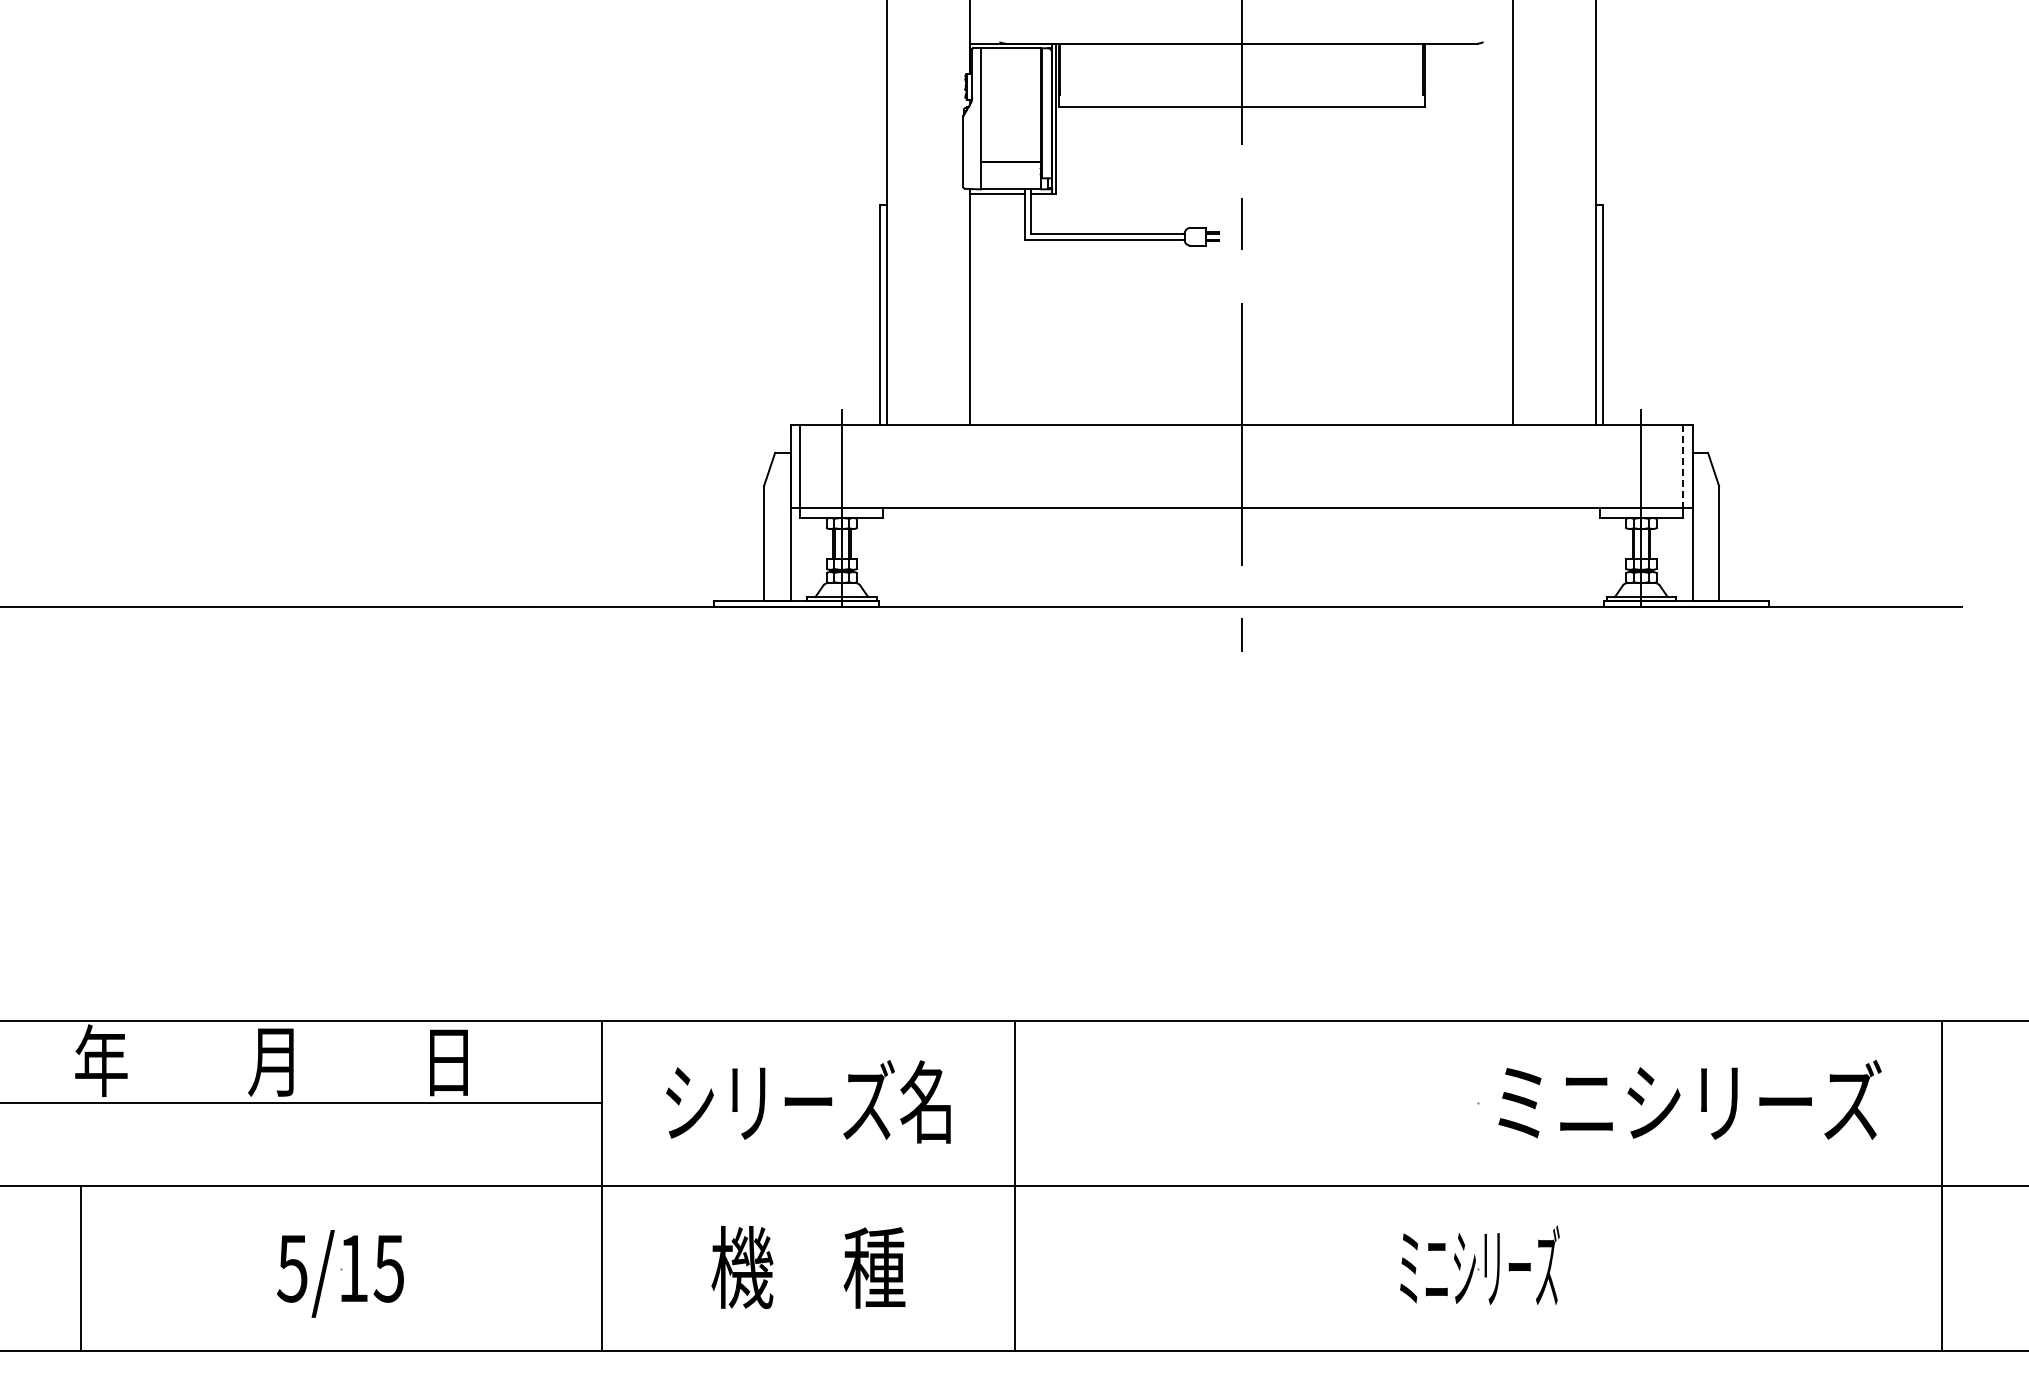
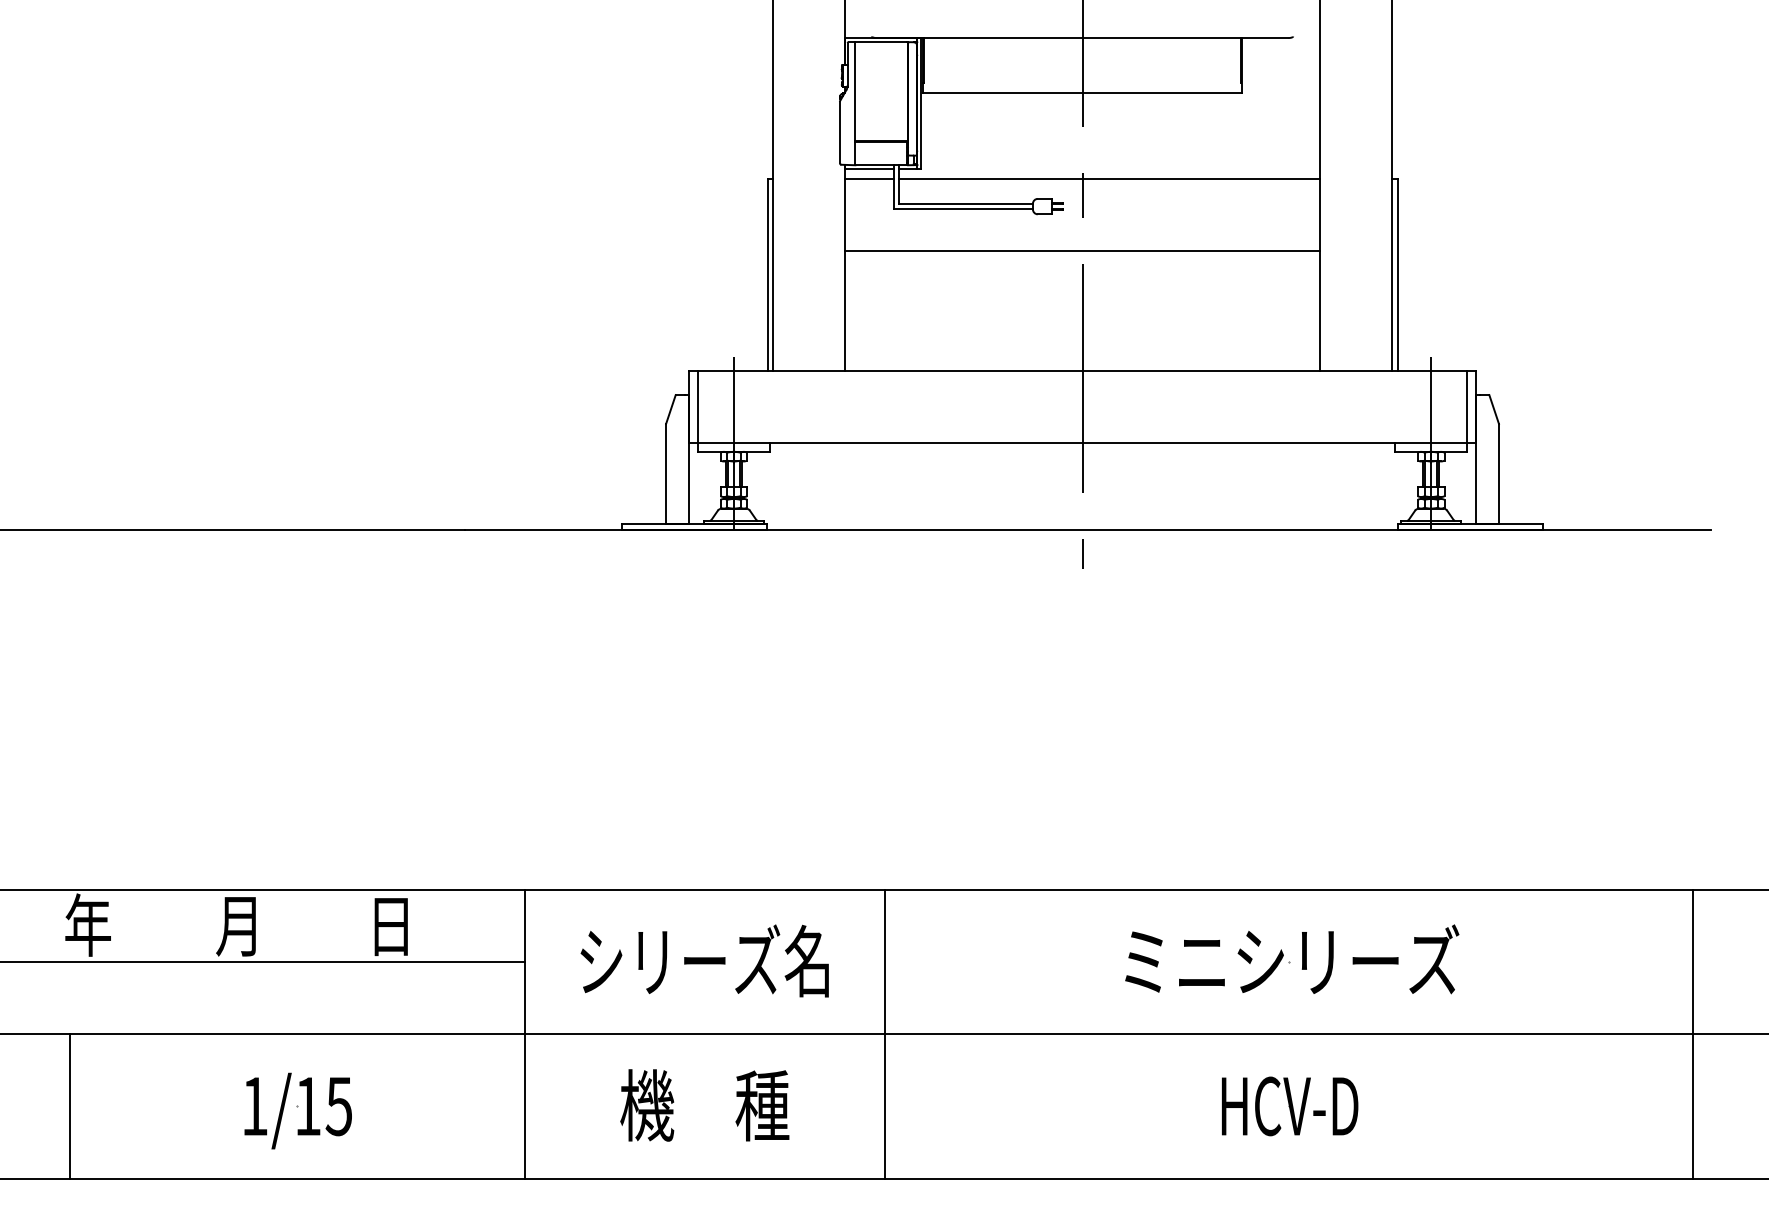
line: (996, 204) -> (868, 178), added
line: (1272, 204) -> (1109, 178), added
line: (1241, 287) -> (1082, 250), added
line: (1682, 467) -> (1467, 407), dashed -> solid
text: (1689, 1099) -> (1291, 958), moved
text: (1479, 1265) -> (1290, 1103), ミニシリーズ -> HCV-D
text: (292, 1268) -> (254, 1106), 5/15 -> 1/15

